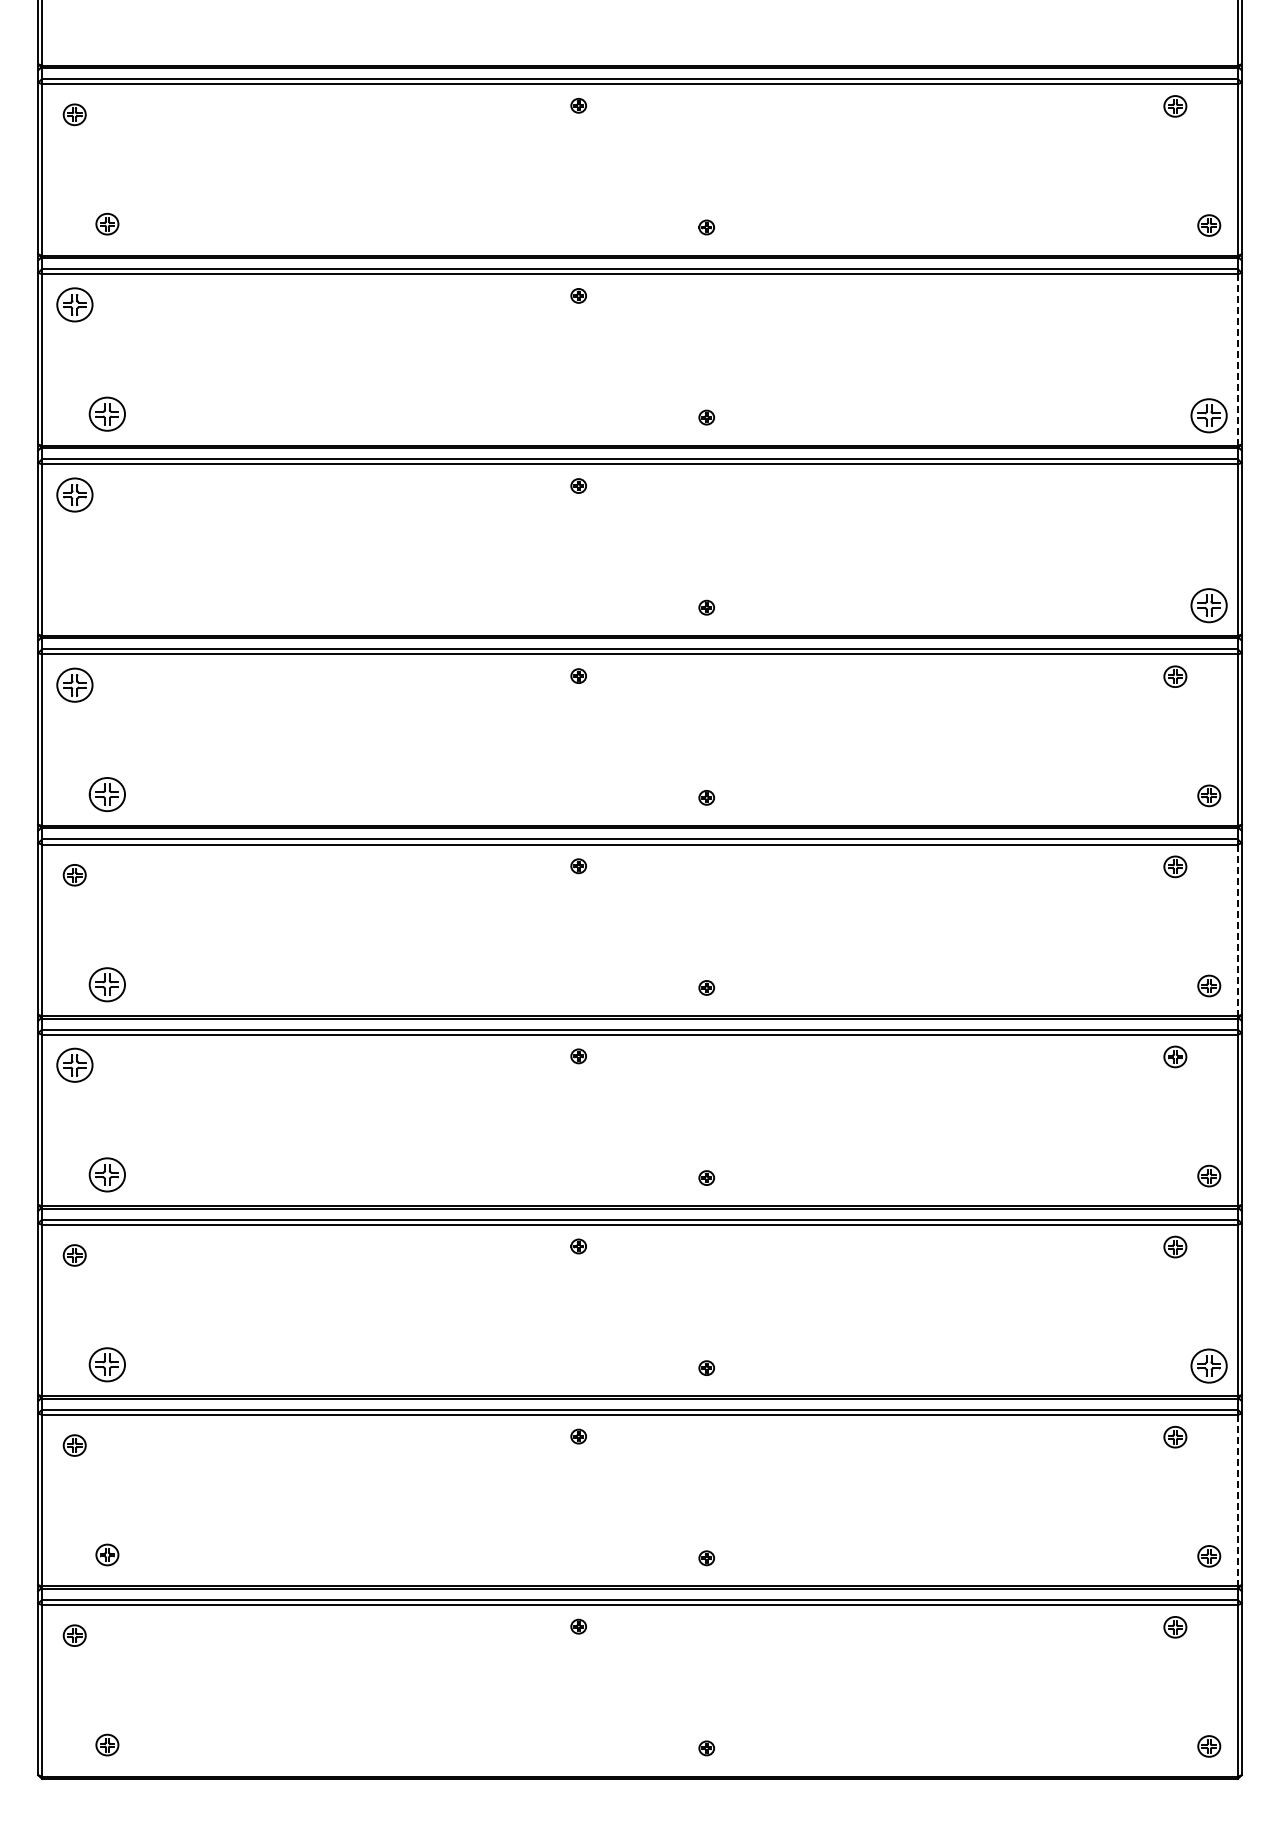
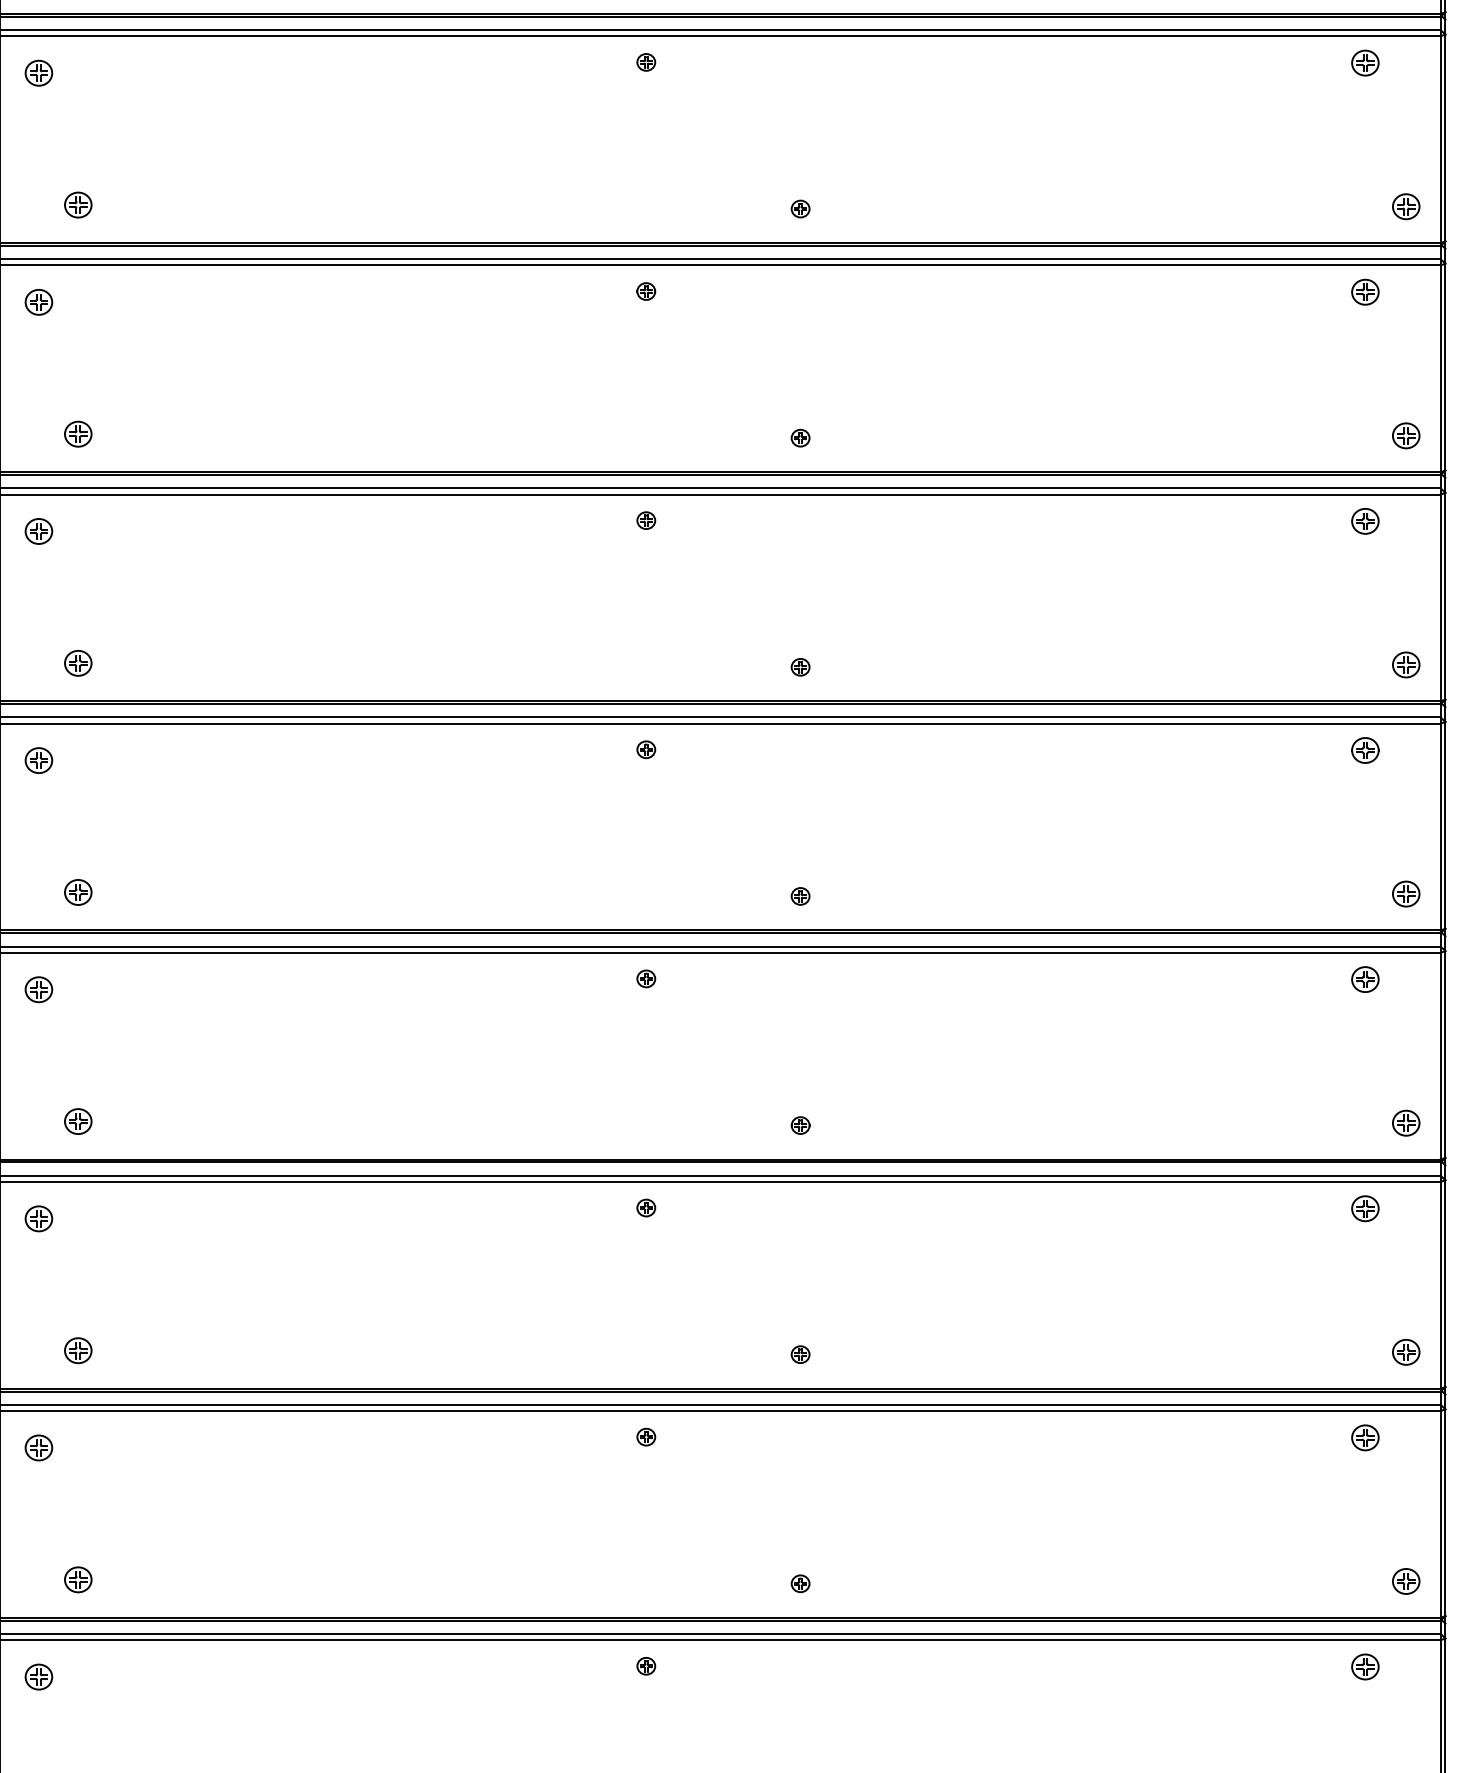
part: (1175, 296) -> (1365, 63), added
part: (74, 304) -> (38, 72), size x0.62
line: (1237, 360) -> (1440, 140), dashed -> solid
part: (107, 414) -> (78, 205), size x0.62
part: (1209, 415) -> (1406, 206), size x0.62
part: (1175, 486) -> (1365, 292), added
part: (74, 494) -> (38, 301), size x0.62
part: (107, 604) -> (78, 434), added
part: (1209, 605) -> (1406, 435), size x0.62
part: (74, 684) -> (38, 530), size x0.62
part: (107, 794) -> (78, 663), size x0.62
line: (1237, 930) -> (1440, 827), dashed -> solid
part: (107, 984) -> (78, 892), size x0.62
part: (74, 1065) -> (38, 989), size x0.62
part: (107, 1174) -> (78, 1121), size x0.62
part: (107, 1364) -> (78, 1350), size x0.62
part: (1209, 1366) -> (1406, 1352), size x0.62
line: (1237, 1500) -> (1440, 1514), dashed -> solid

